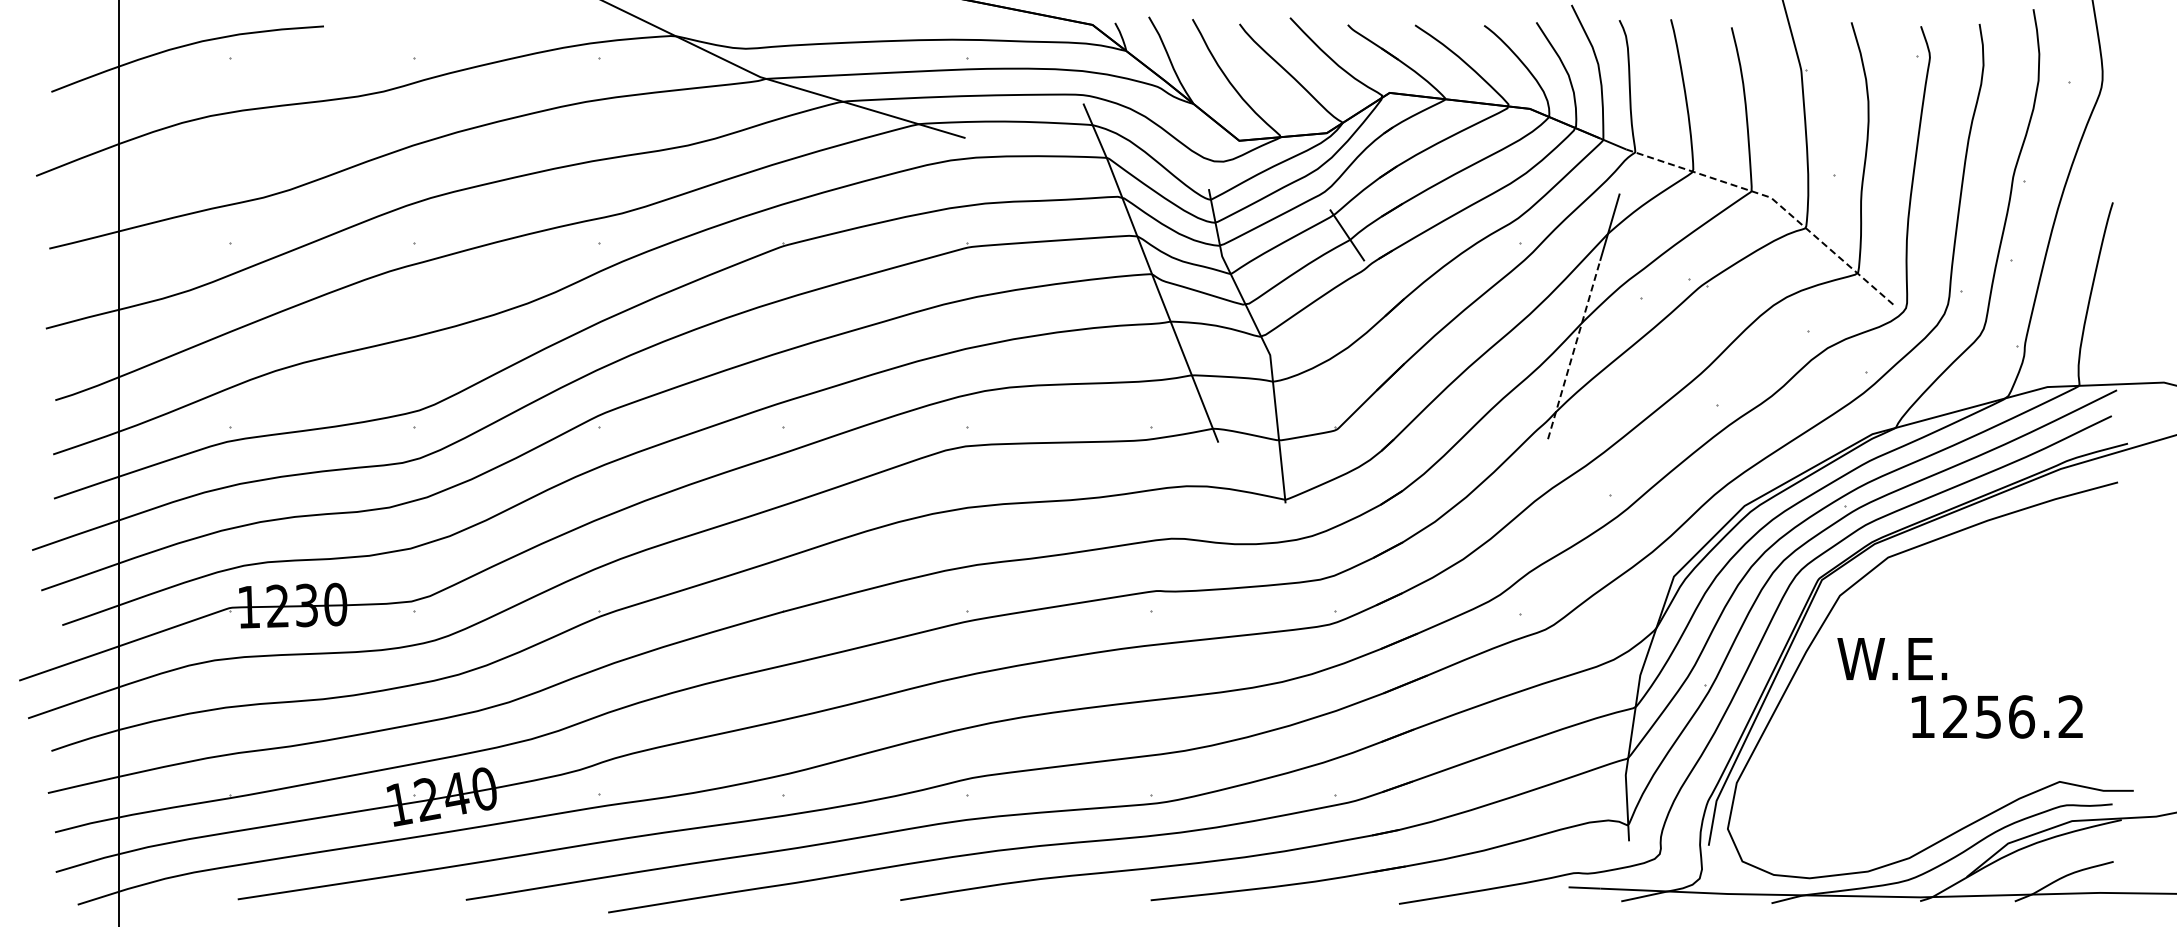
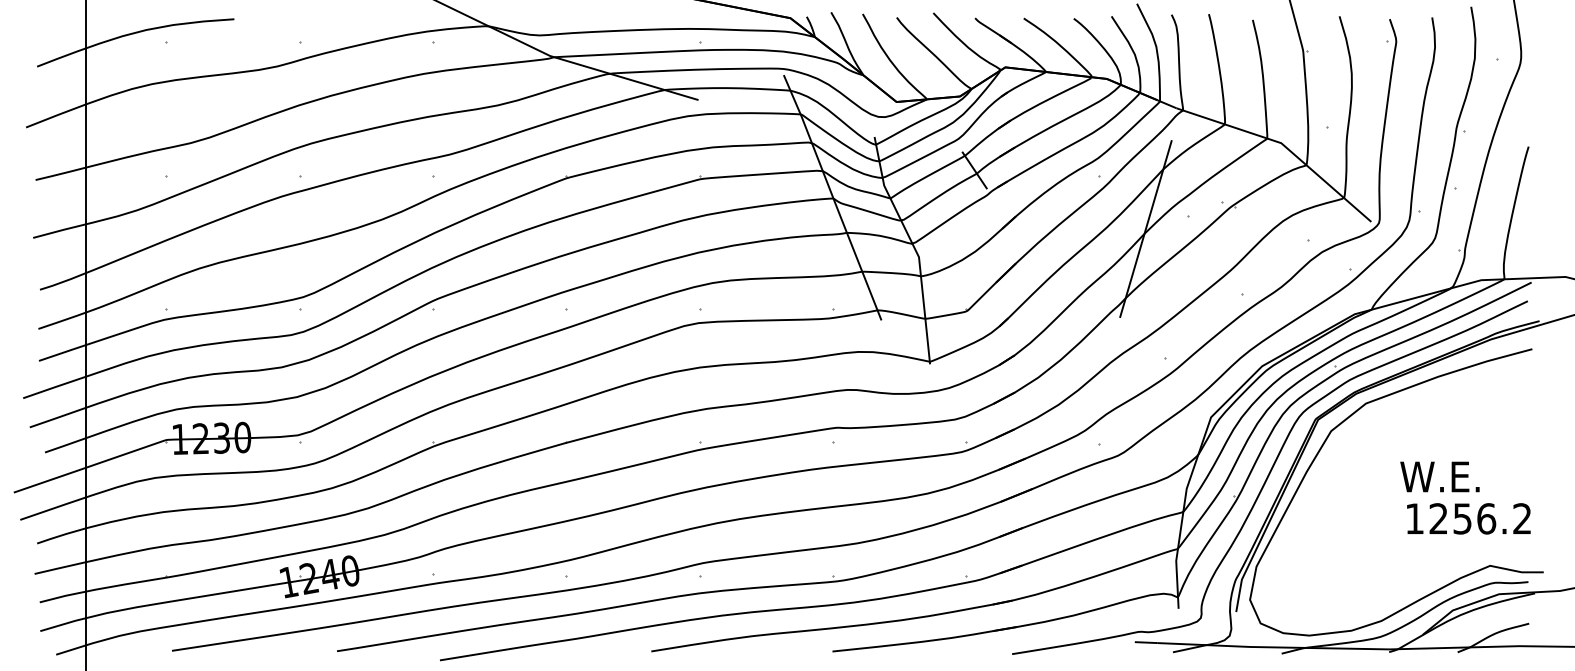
line: (1775, 201) -> (1284, 145), dashed -> solid
line: (1574, 350) -> (1139, 253), dashed -> solid
text: (1892, 658) -> (1440, 476), moved
text: (1996, 716) -> (1468, 518), moved

